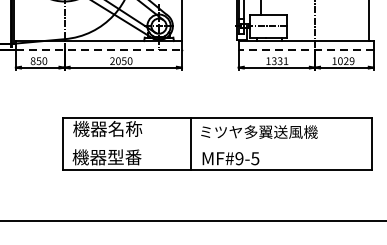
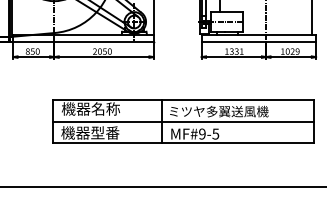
line: (98, 49) -> (83, 41), dashed -> solid
line: (305, 49) -> (258, 41), dashed -> solid
line: (217, 143) -> (183, 121), added

